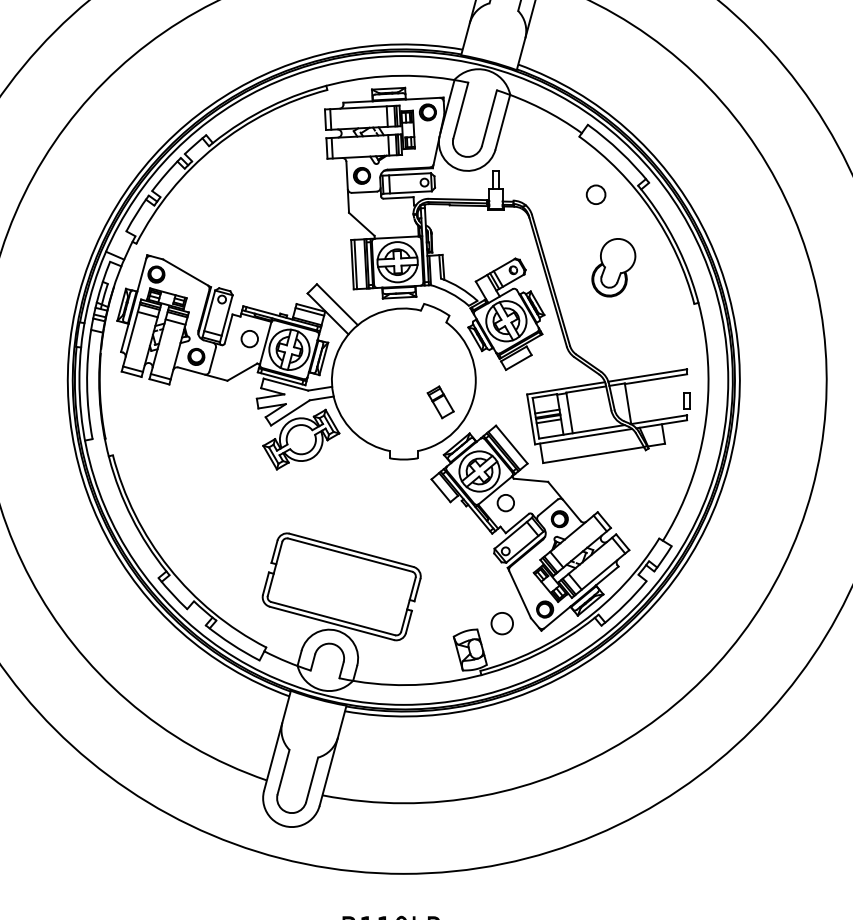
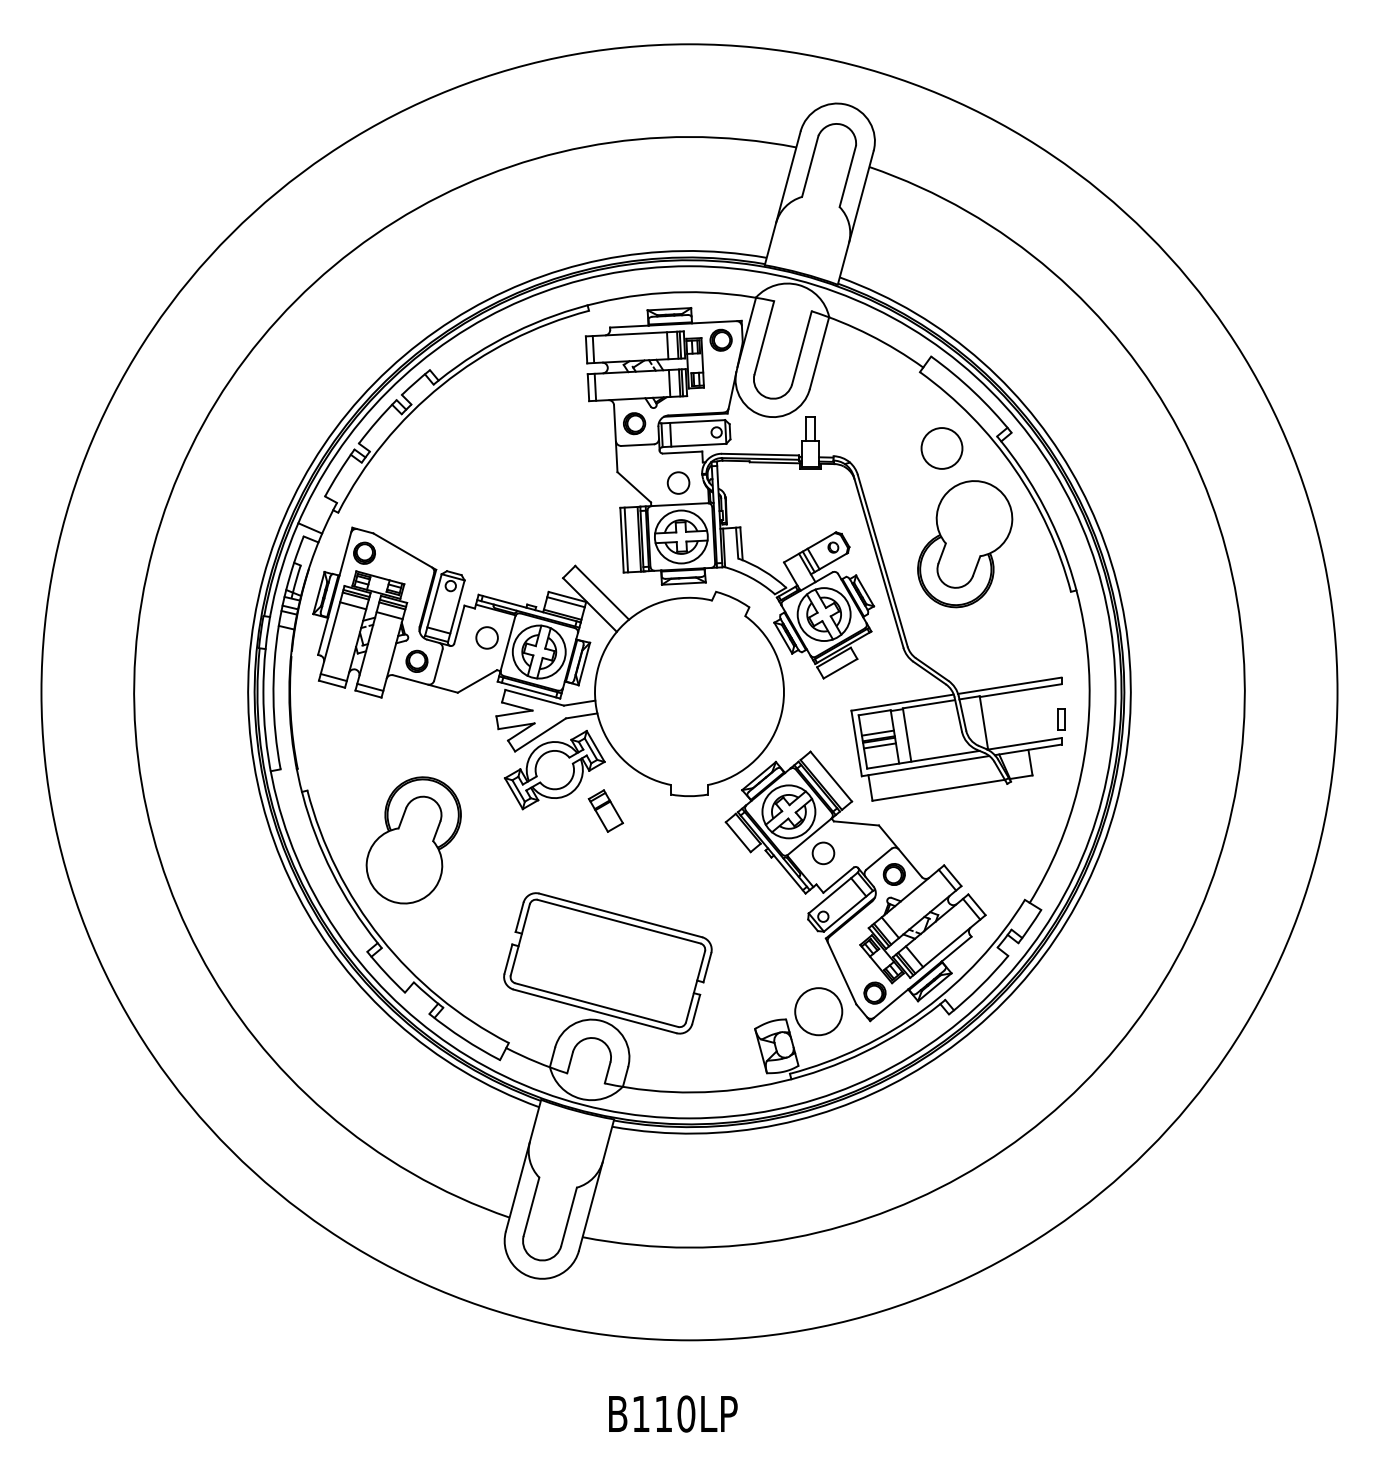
circle: (595, 194) -> (941, 448), size x1.67
circle: (395, 220) -> (678, 482), added
part: (614, 267) -> (965, 544), size x1.67
part: (440, 401) -> (605, 810), moved
part: (193, 493) -> (413, 840), added
circle: (502, 623) -> (818, 1011), size x1.67

